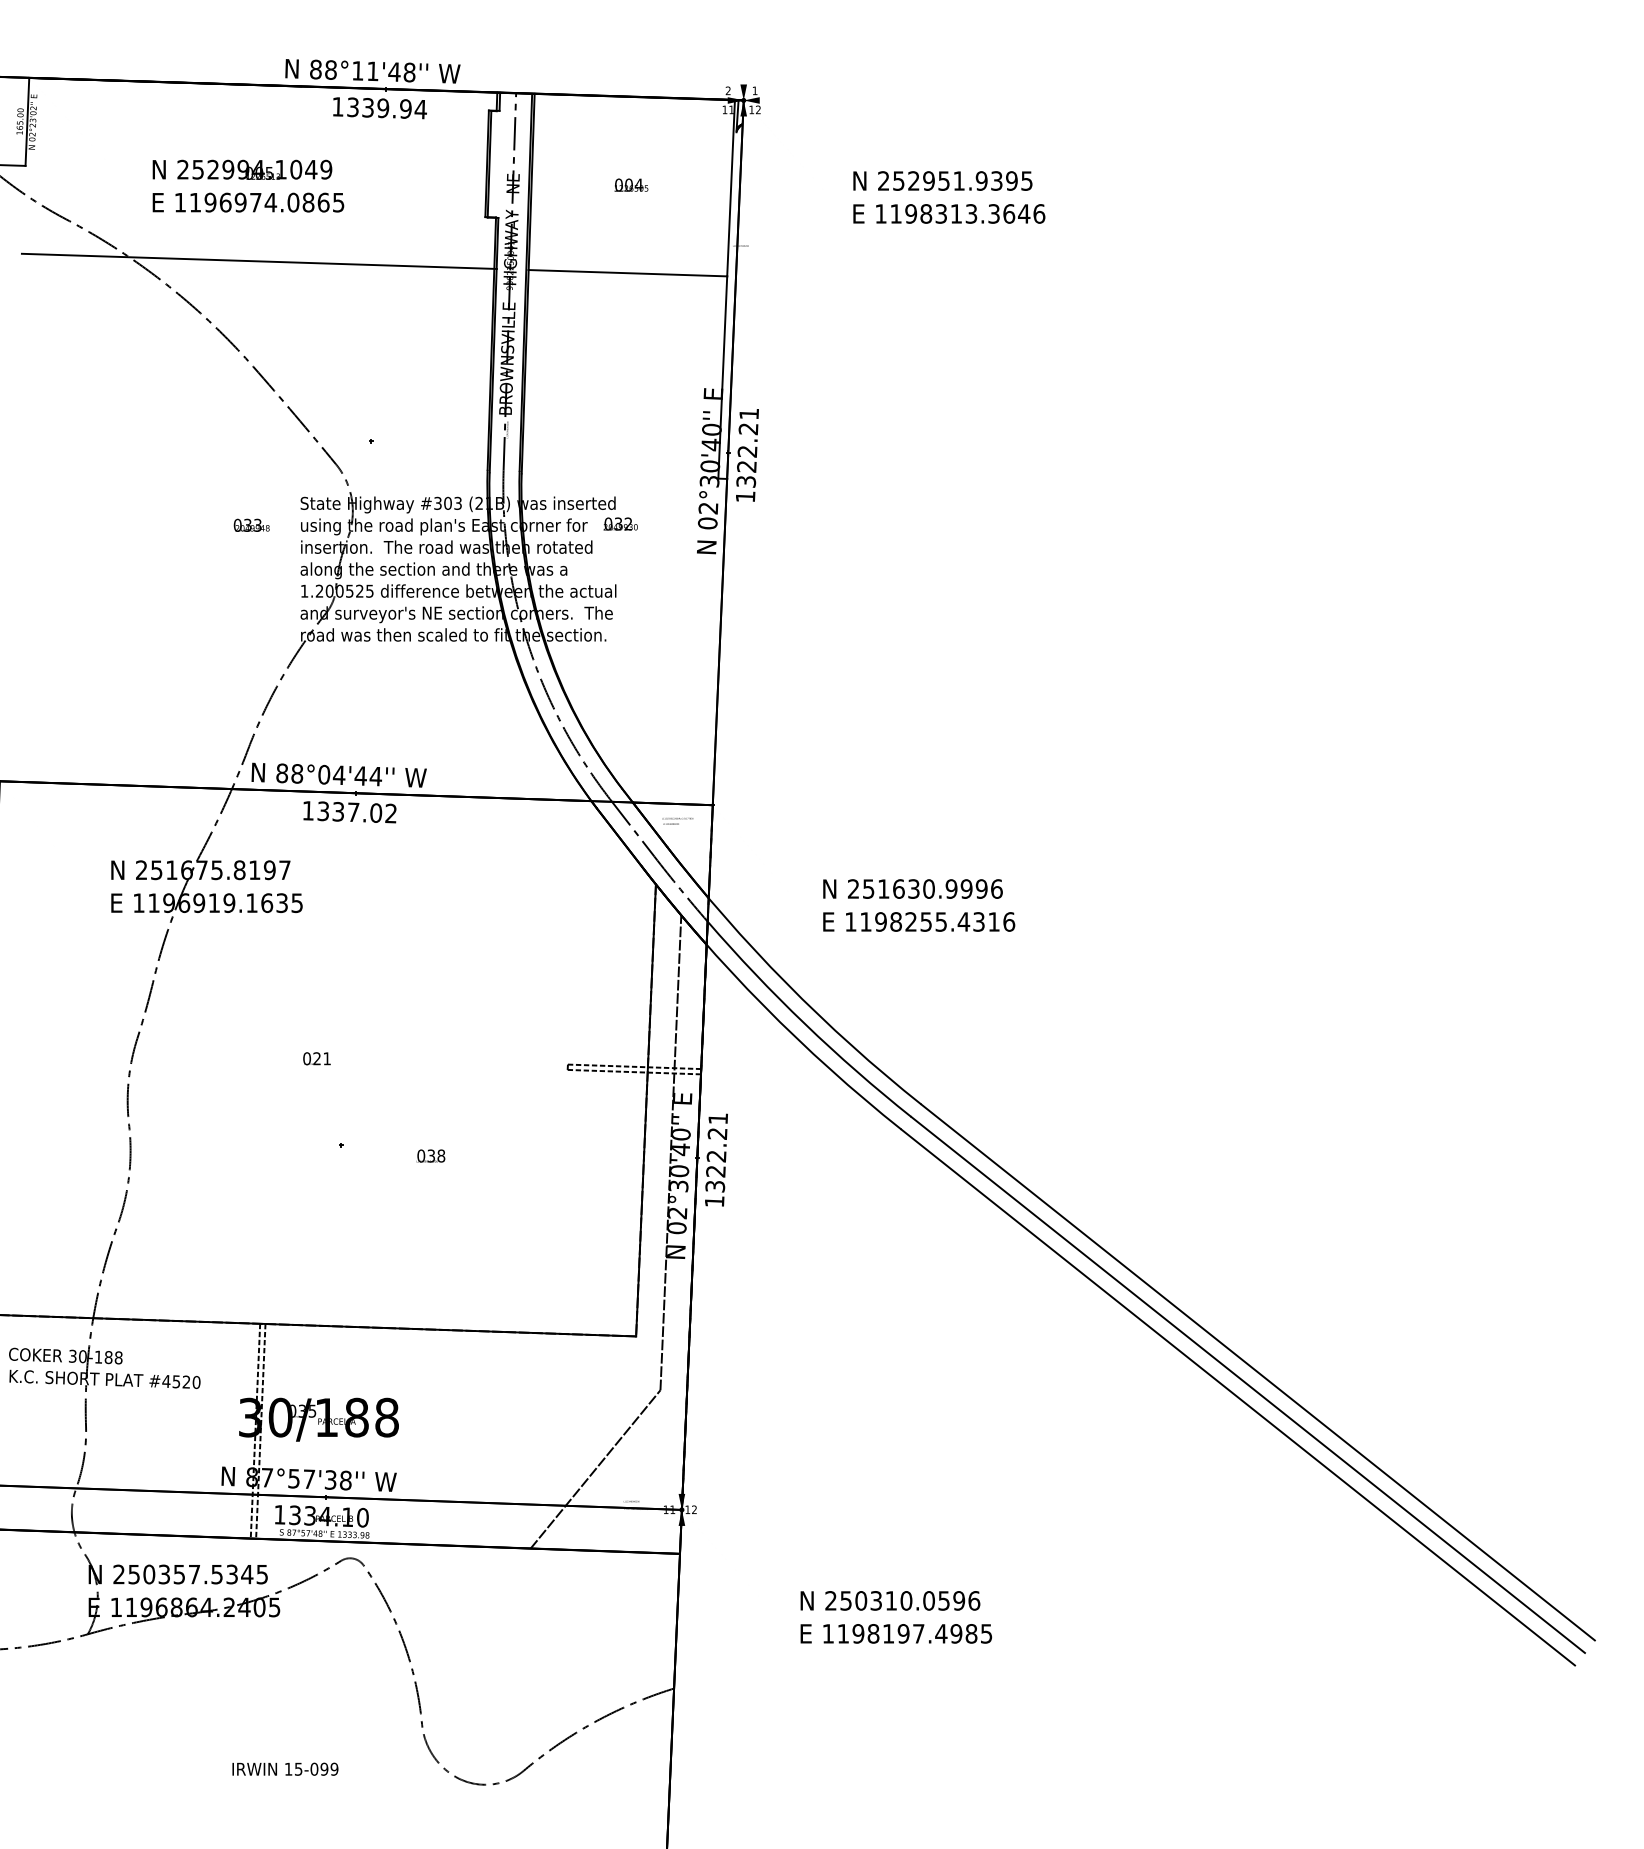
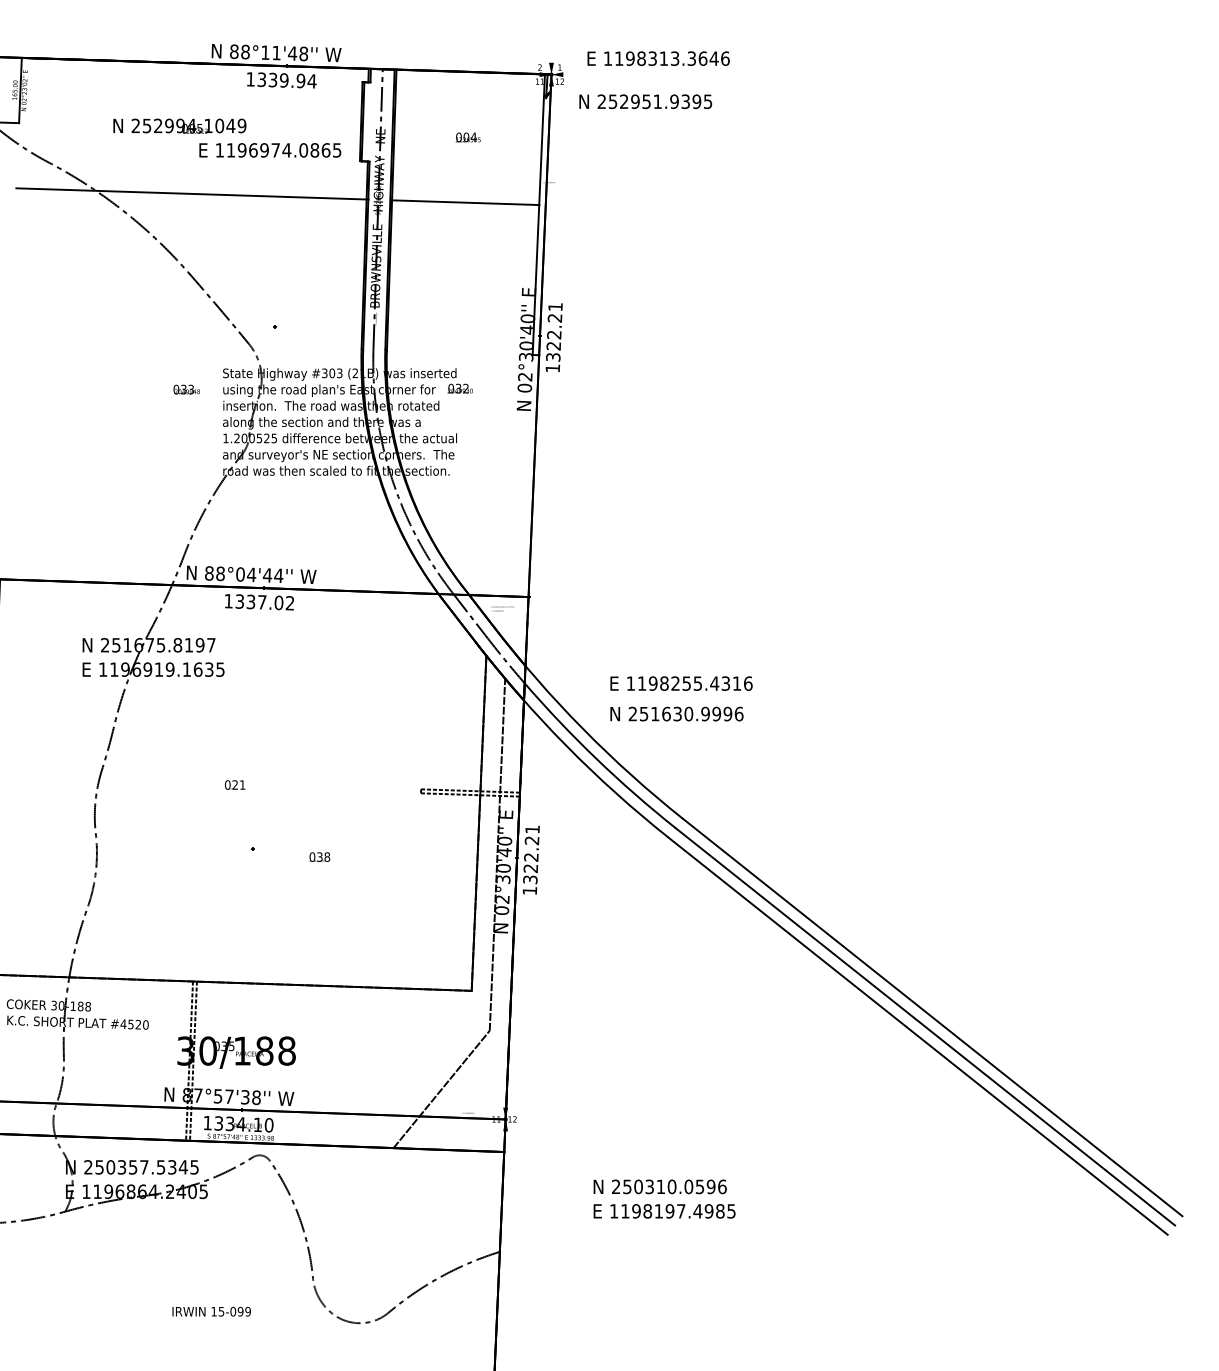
text: (942, 180) -> (645, 101), moved
text: (248, 202) -> (270, 150), moved
text: (949, 213) -> (658, 58), moved
text: (912, 888) -> (676, 713), moved

